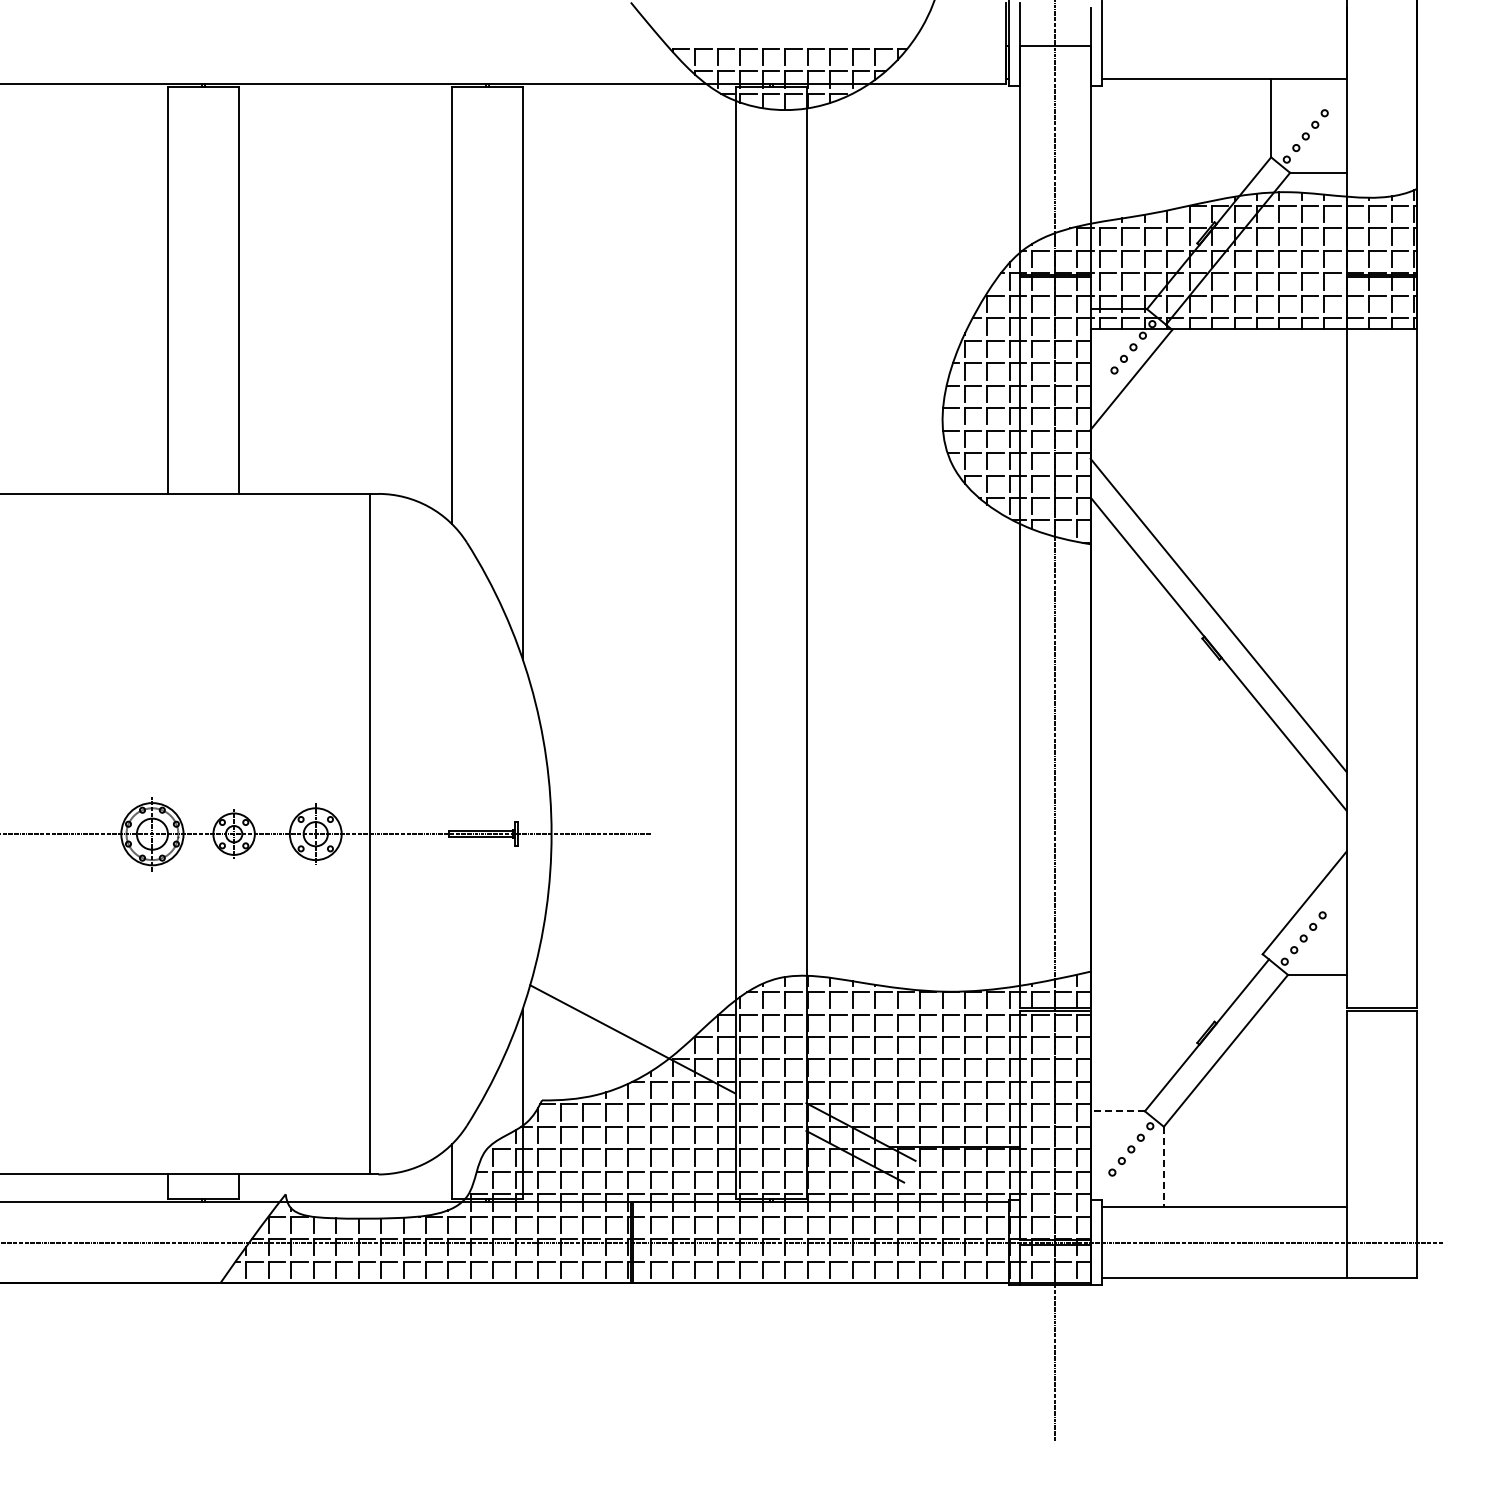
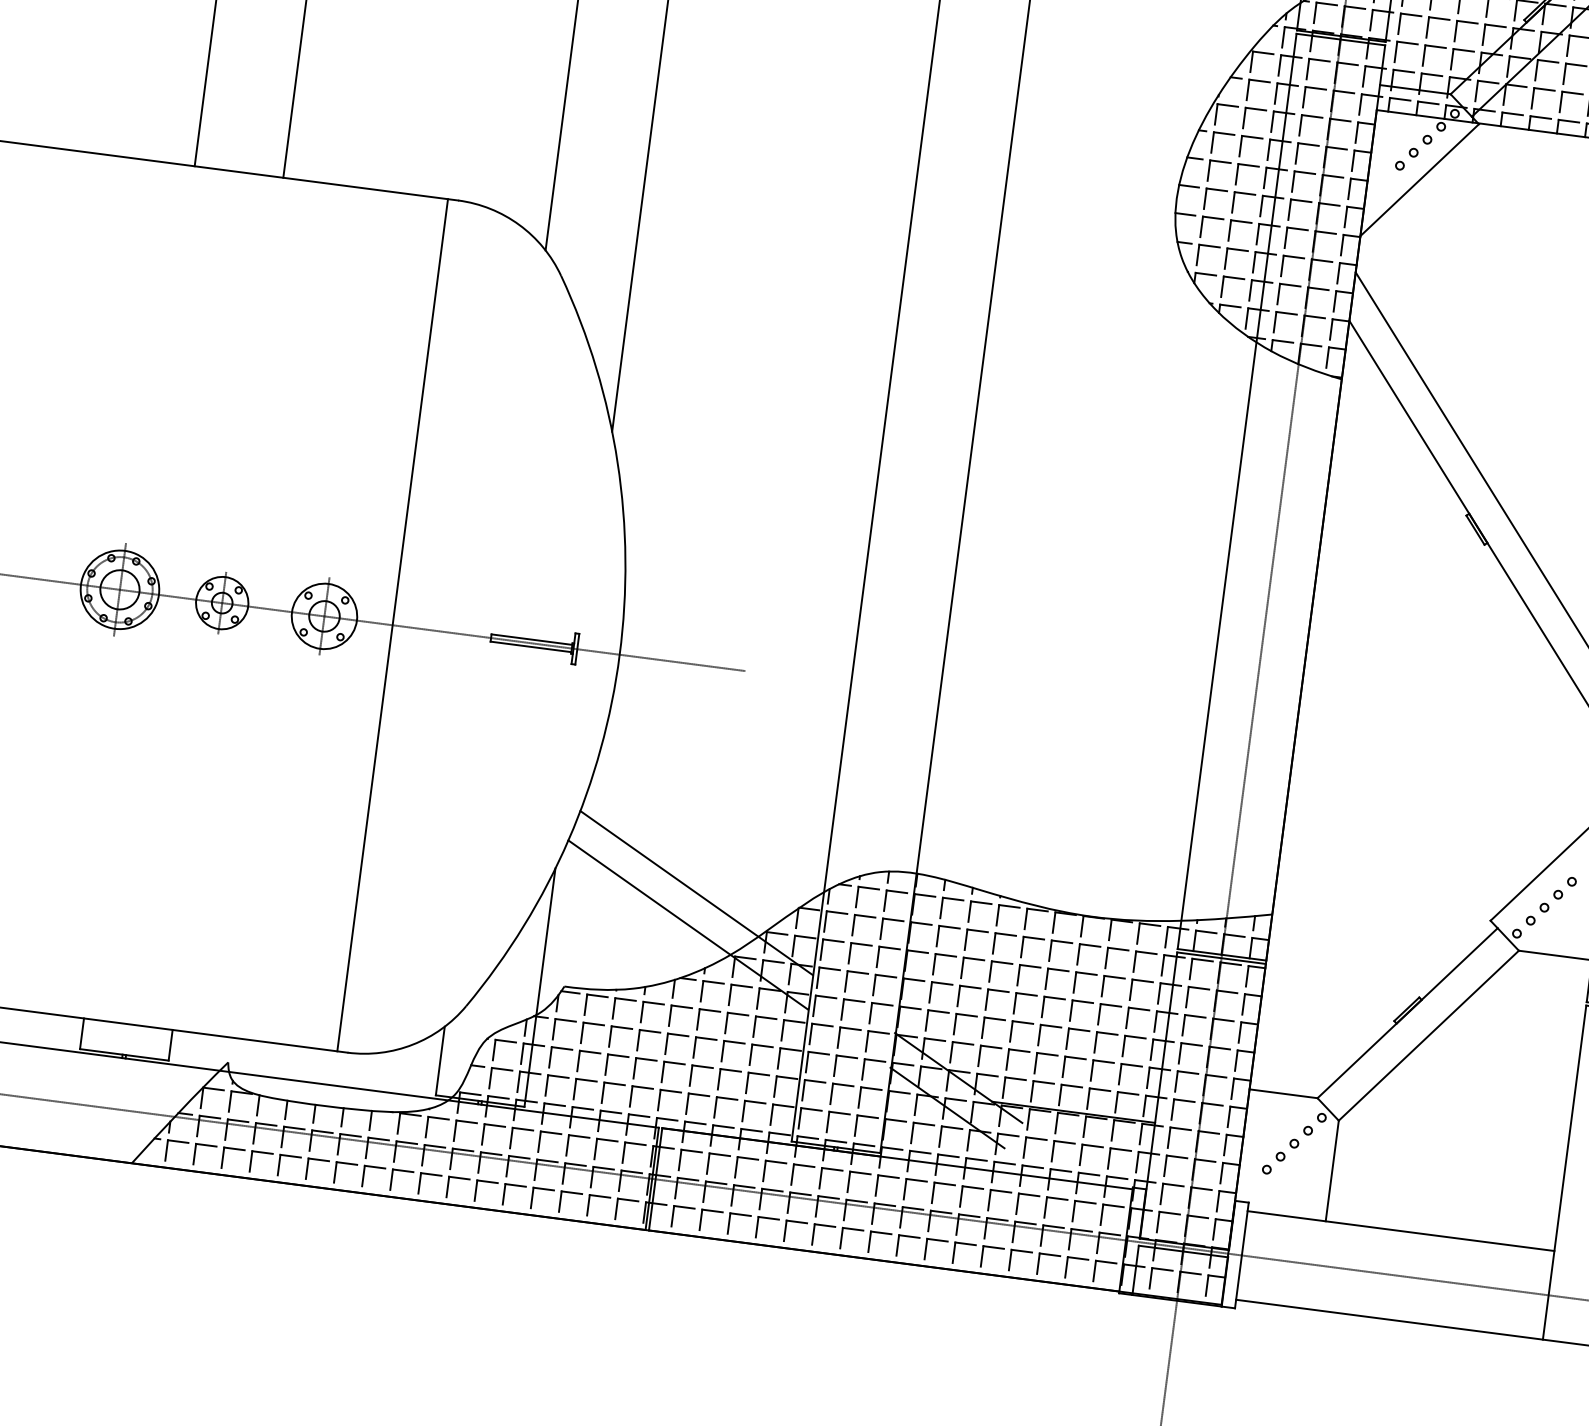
line: (635, 1012) -> (695, 891), added
line: (1117, 1111) -> (1283, 1093), dashed -> solid
line: (1163, 1167) -> (1331, 1171), dashed -> solid

